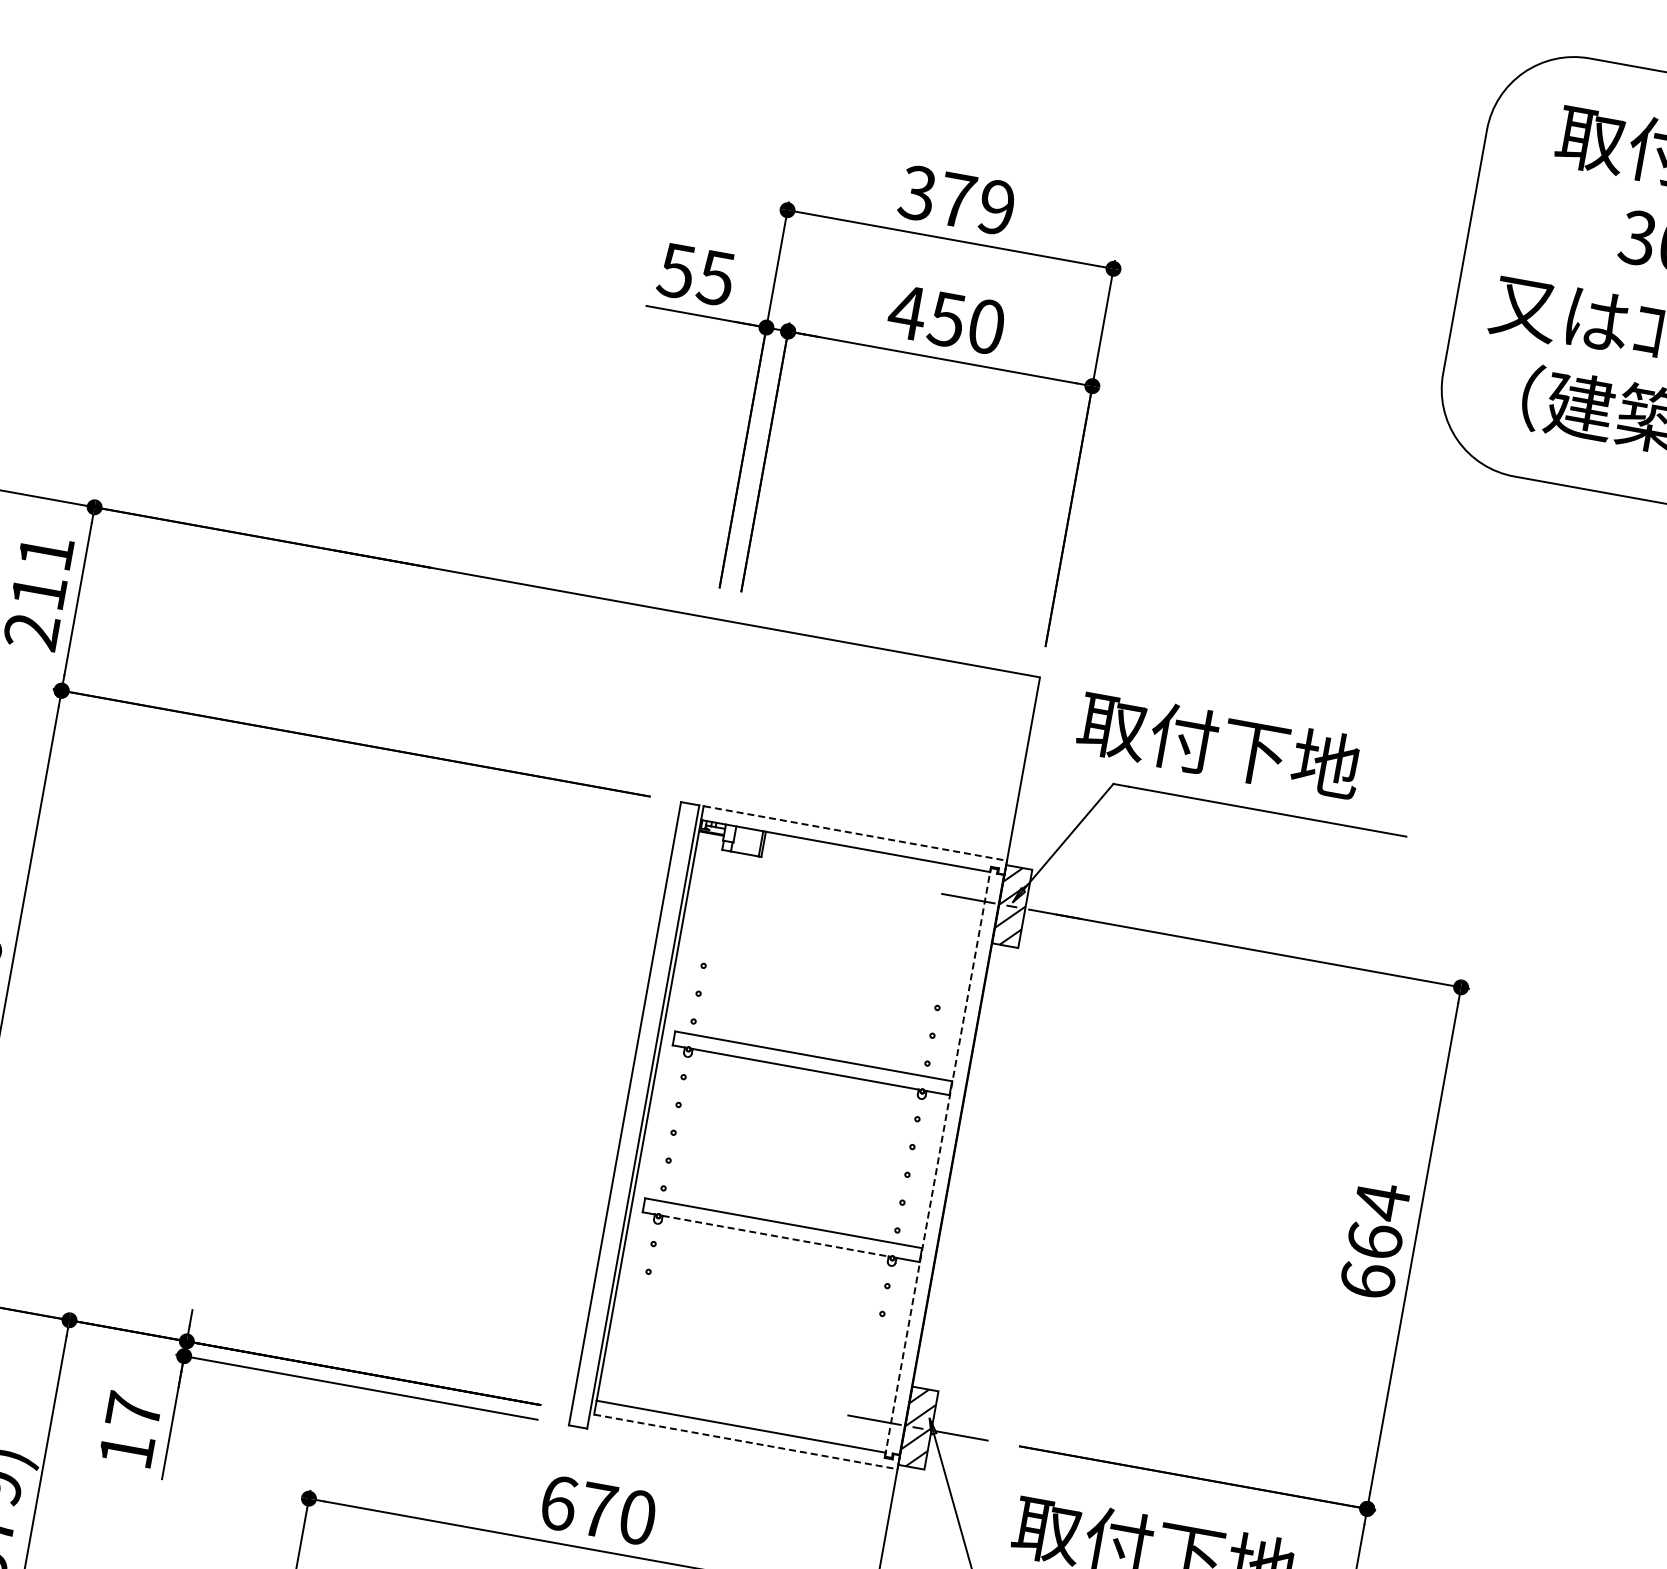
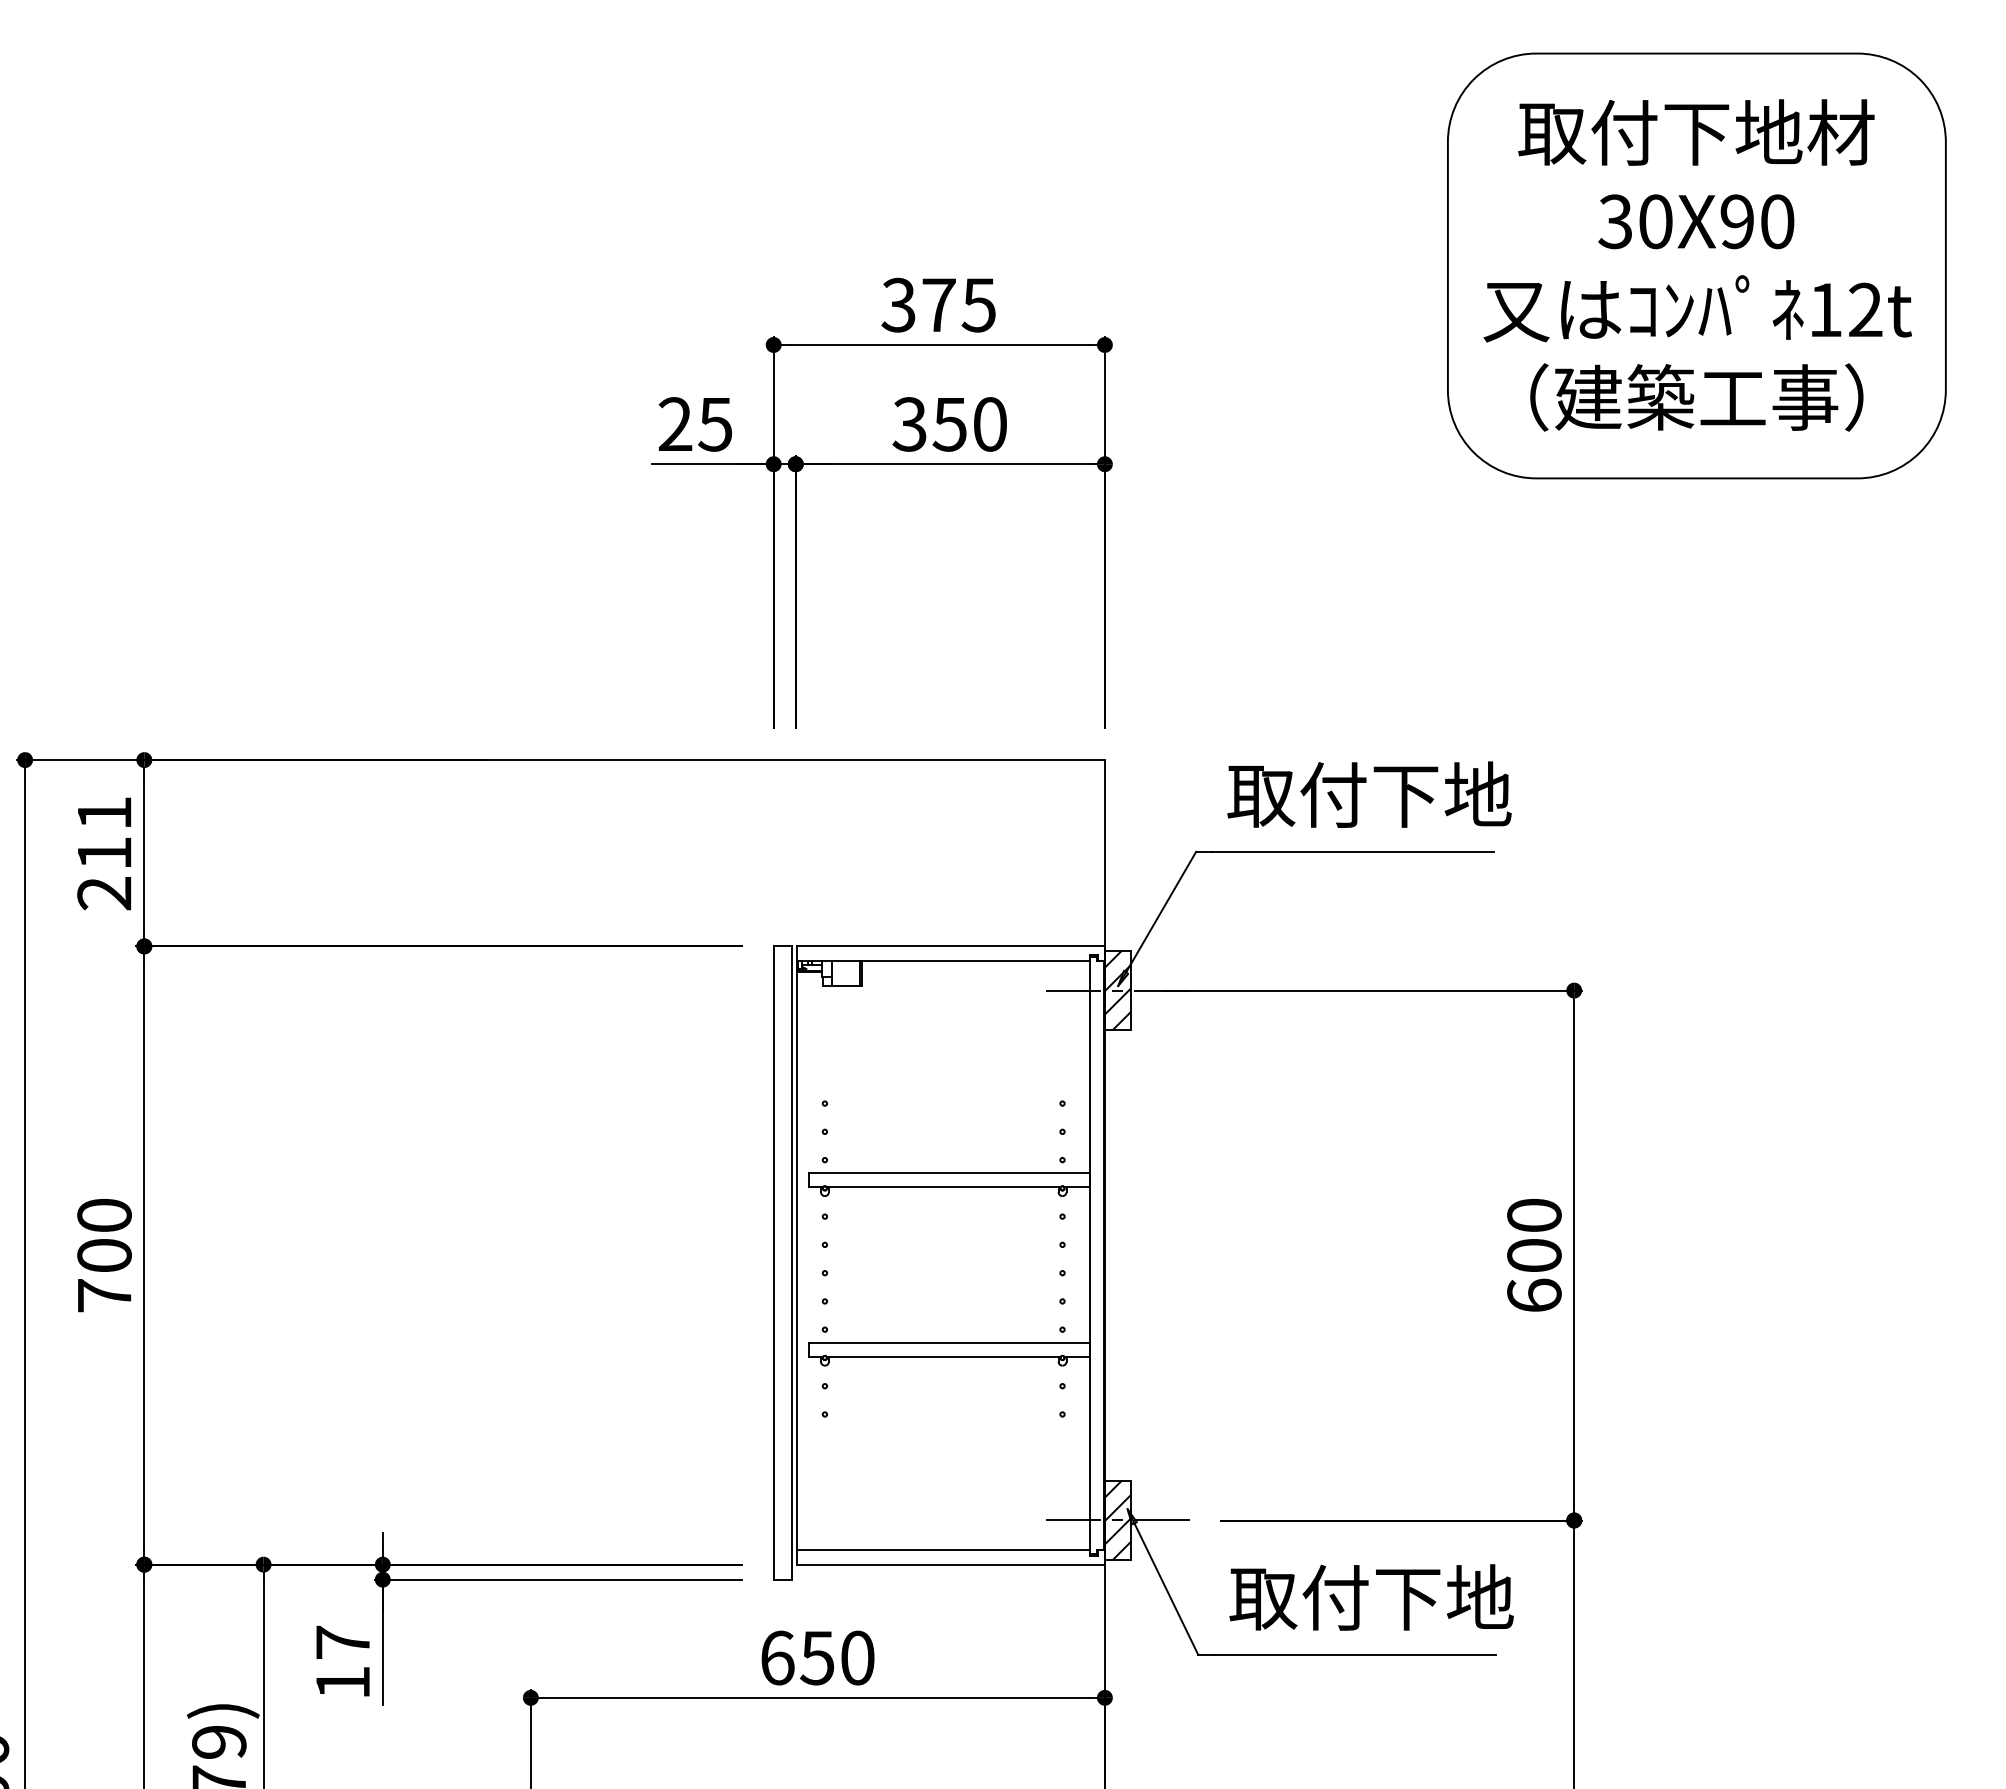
text: (996, 206) -> (978, 304), 379 -> 375
text: (675, 270) -> (674, 424), 55 -> 25
text: (907, 312) -> (909, 424), 450 -> 350
text: (1219, 744) -> (1369, 794), moved
line: (856, 833) -> (951, 946), dashed -> solid
line: (938, 1162) -> (1090, 1255), dashed -> solid
text: (1378, 1220) -> (1534, 1234), 664 -> 600
line: (775, 1235) -> (943, 1356), dashed -> solid
line: (746, 1441) -> (951, 1564), dashed -> solid
text: (598, 1510) -> (817, 1658), 670 -> 650

